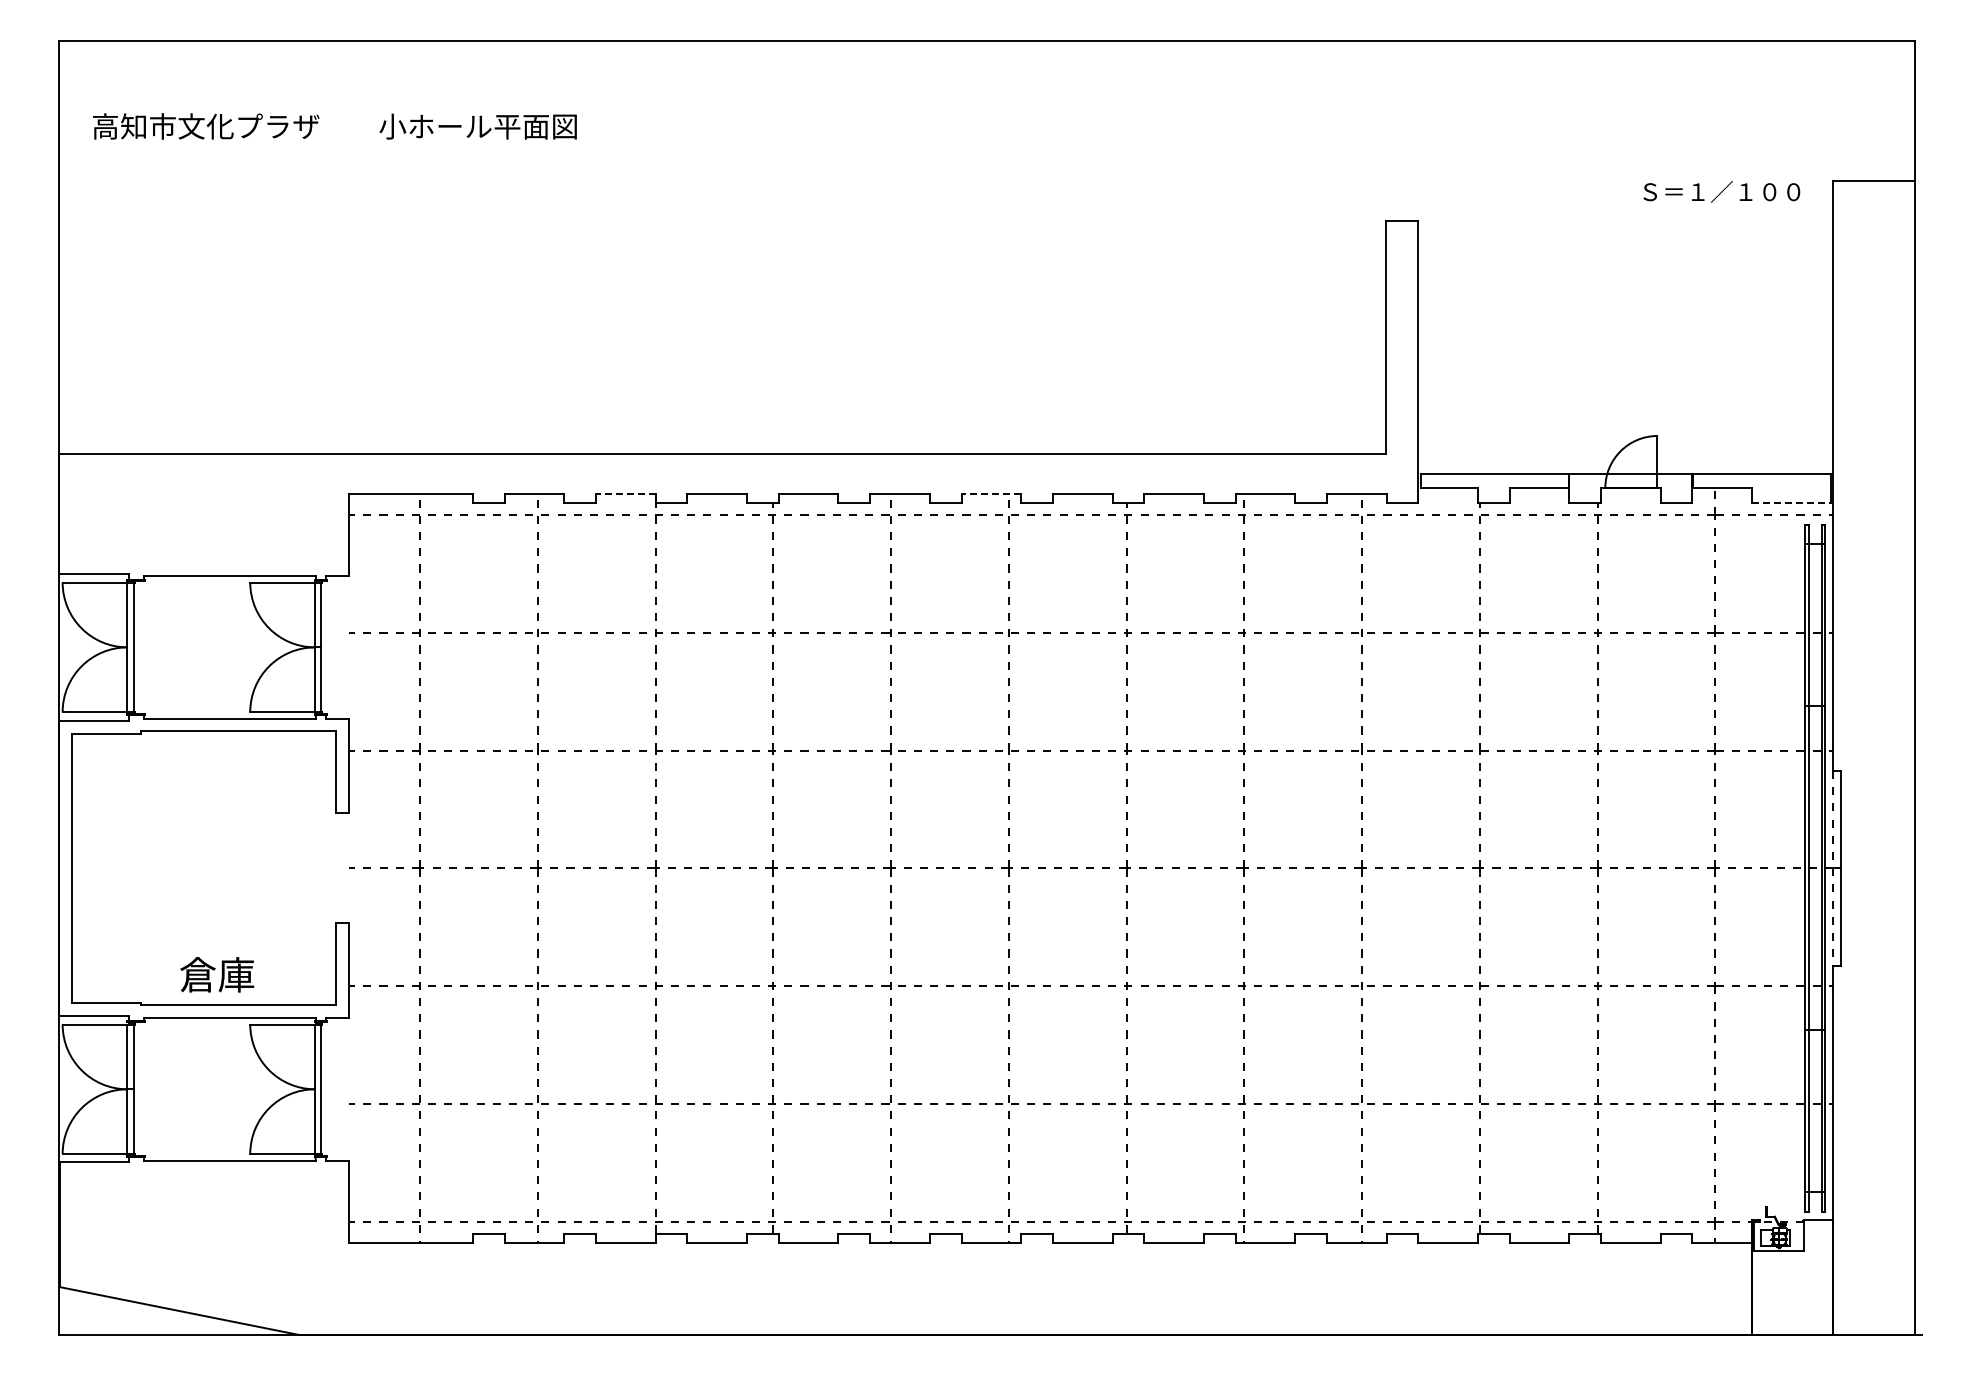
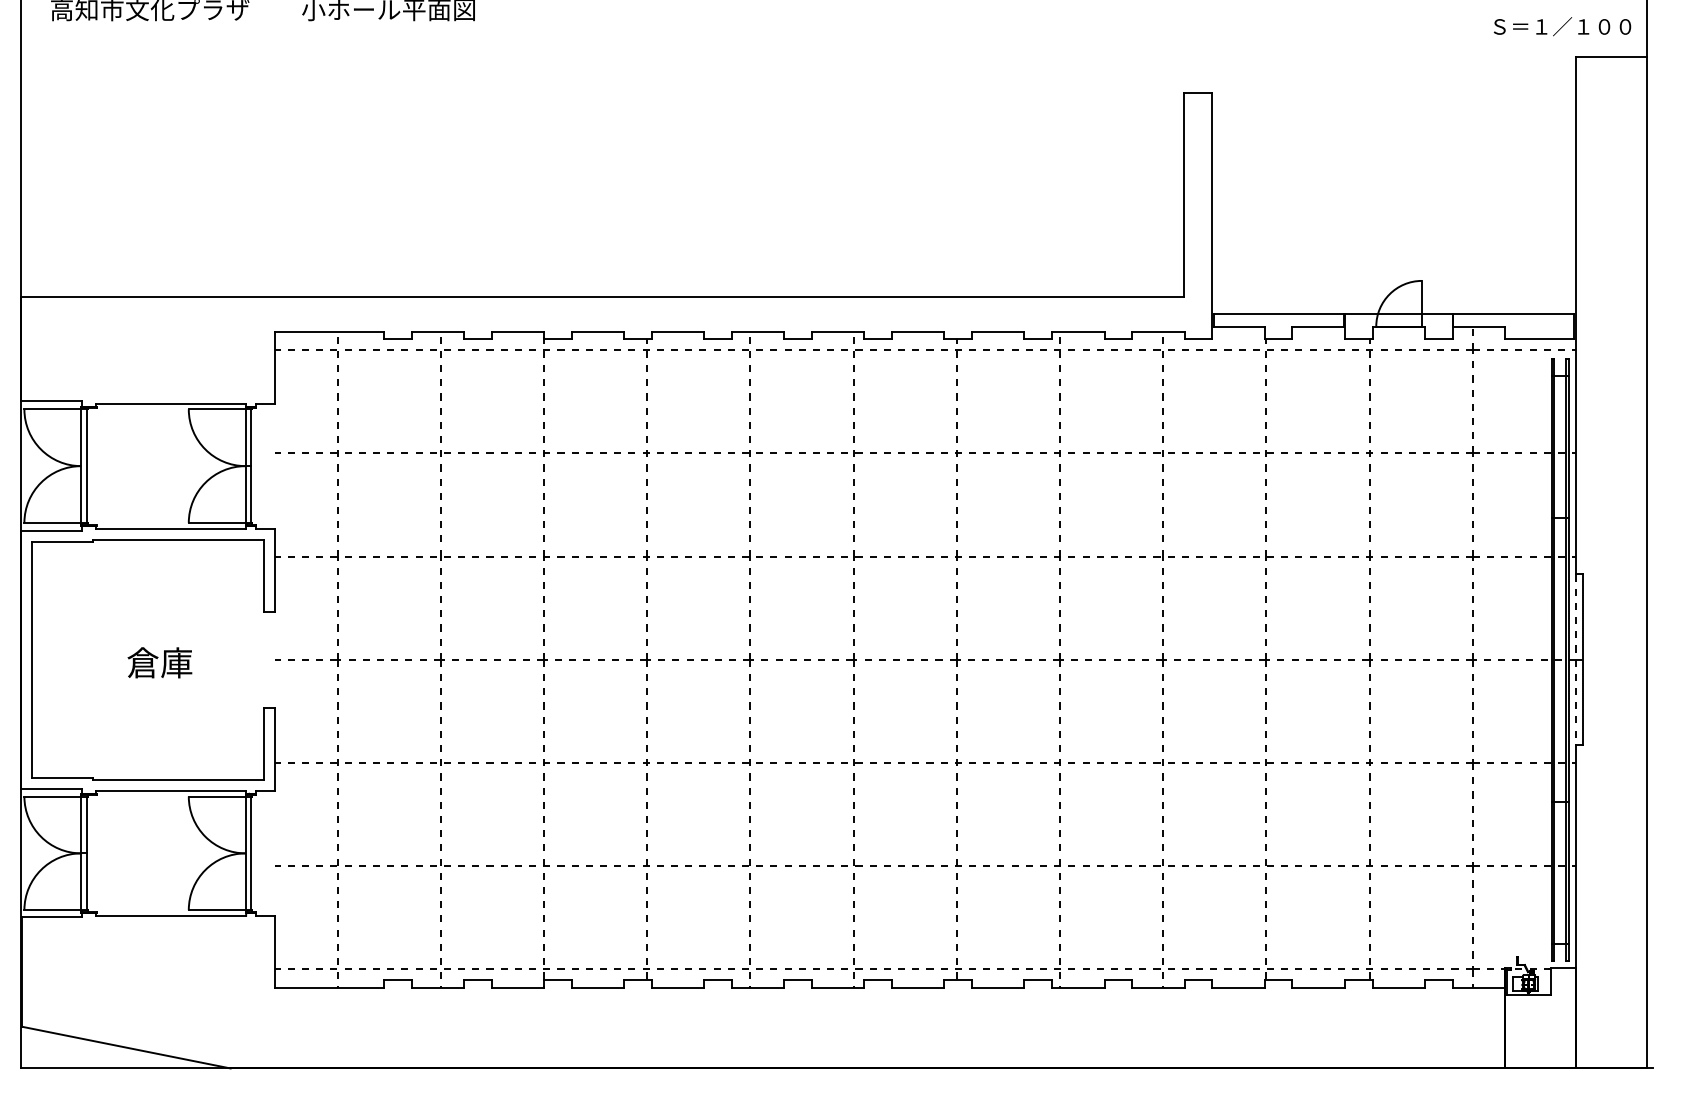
text: (1721, 191) -> (1562, 26), moved
line: (625, 493) -> (517, 331), dashed -> solid
line: (991, 493) -> (838, 331), dashed -> solid
line: (1792, 502) -> (1540, 339), dashed -> solid
text: (217, 974) -> (160, 662), moved

